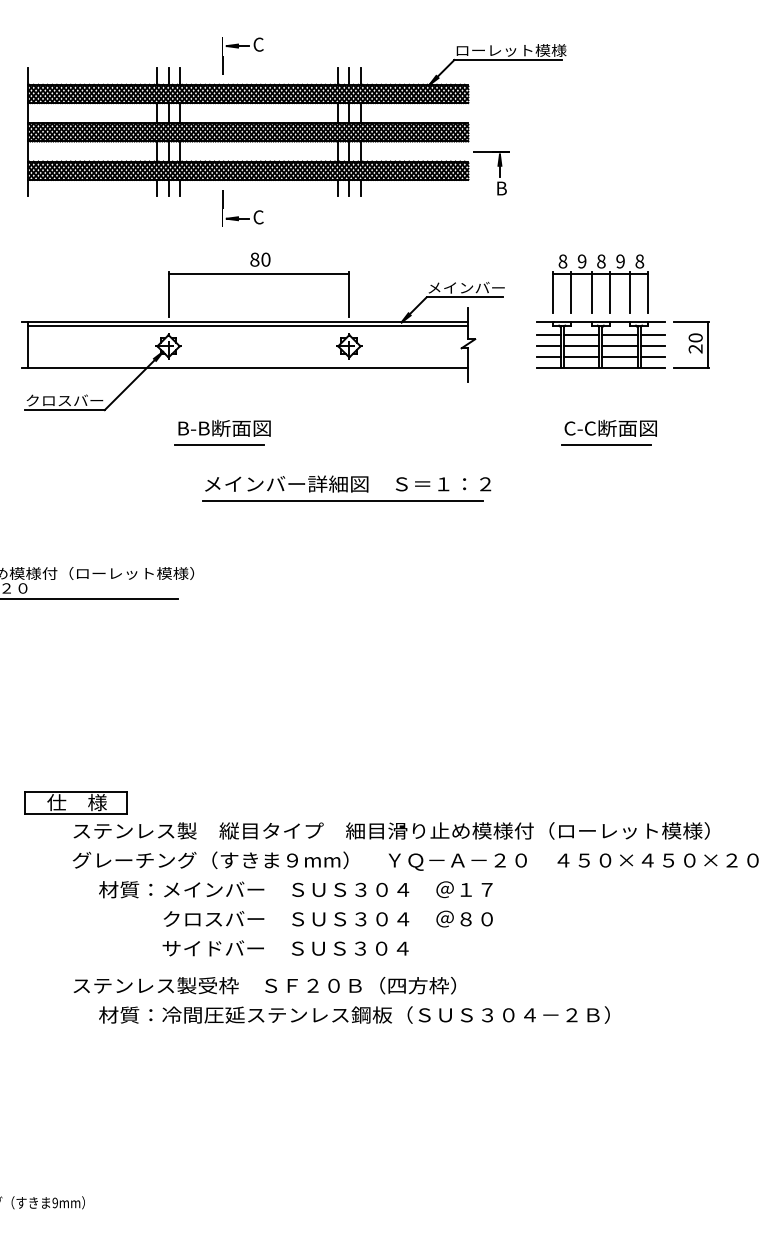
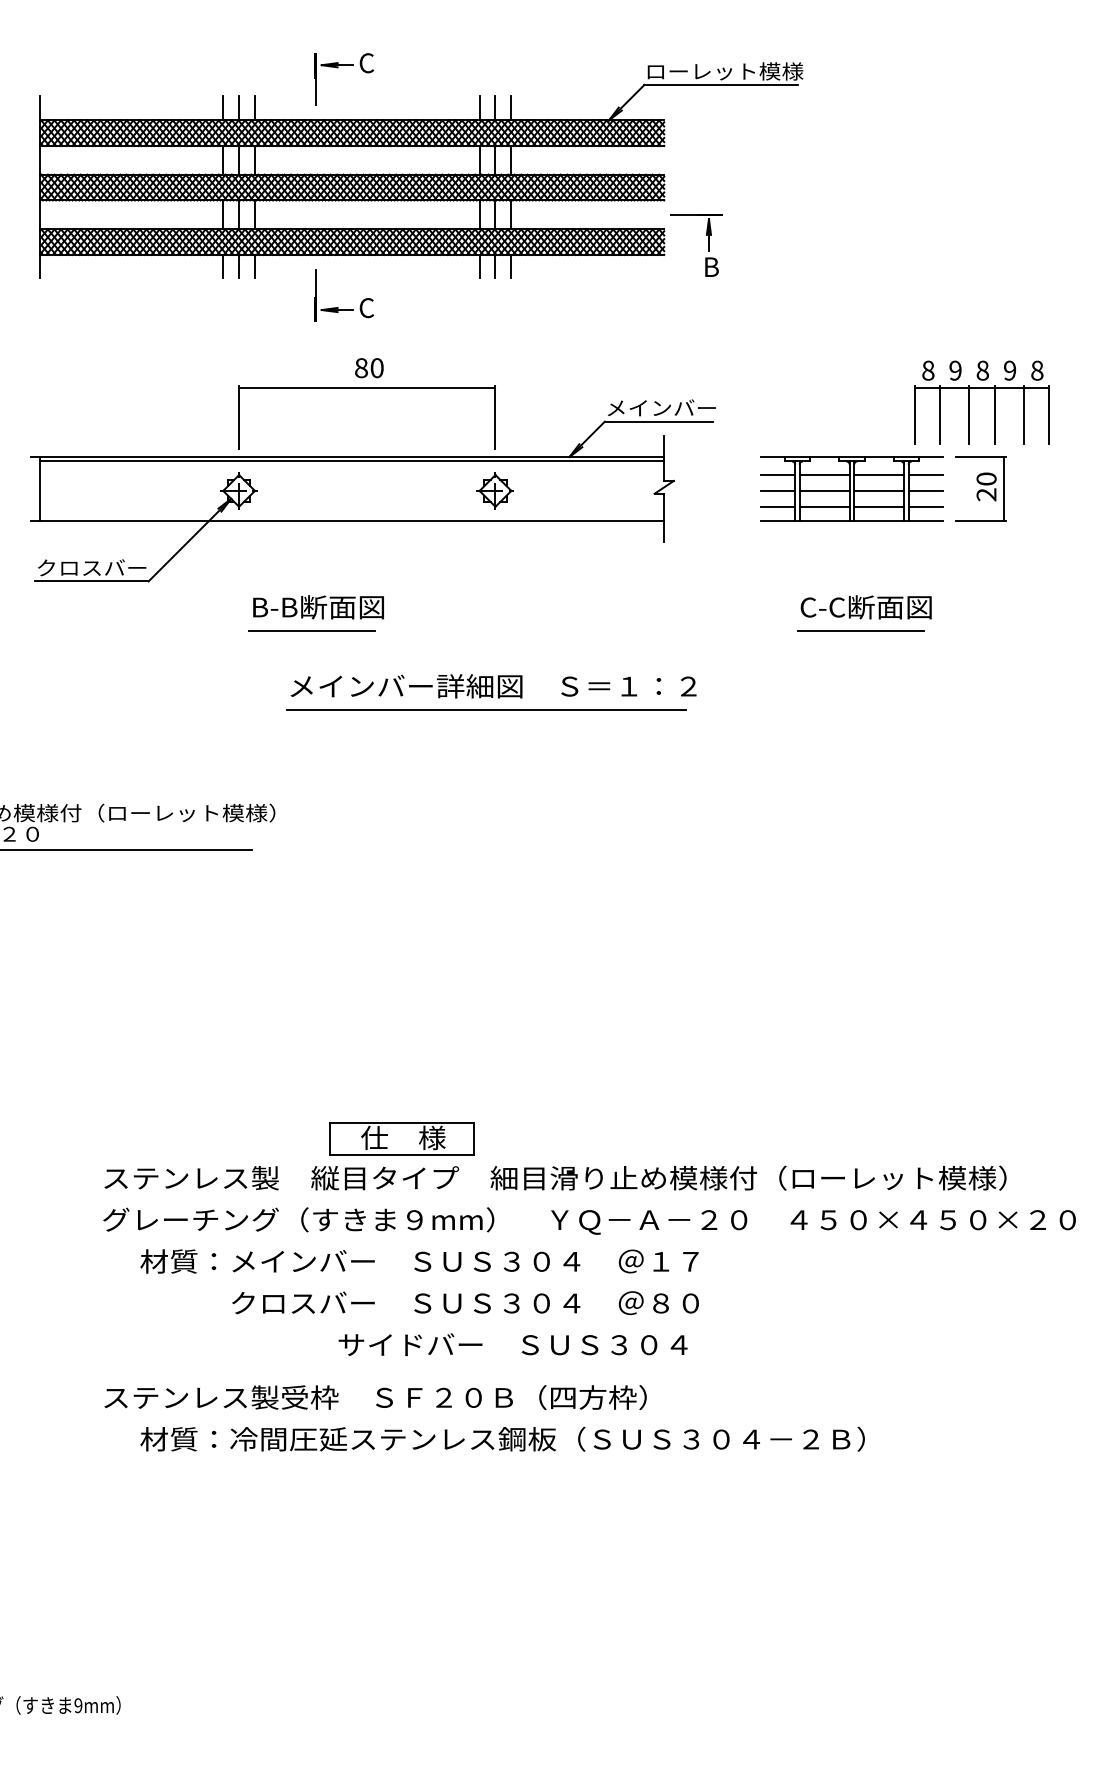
part: (591, 283) -> (969, 402), moved
part: (75, 802) -> (401, 1138), moved
text: (285, 948) -> (512, 1344), moved

